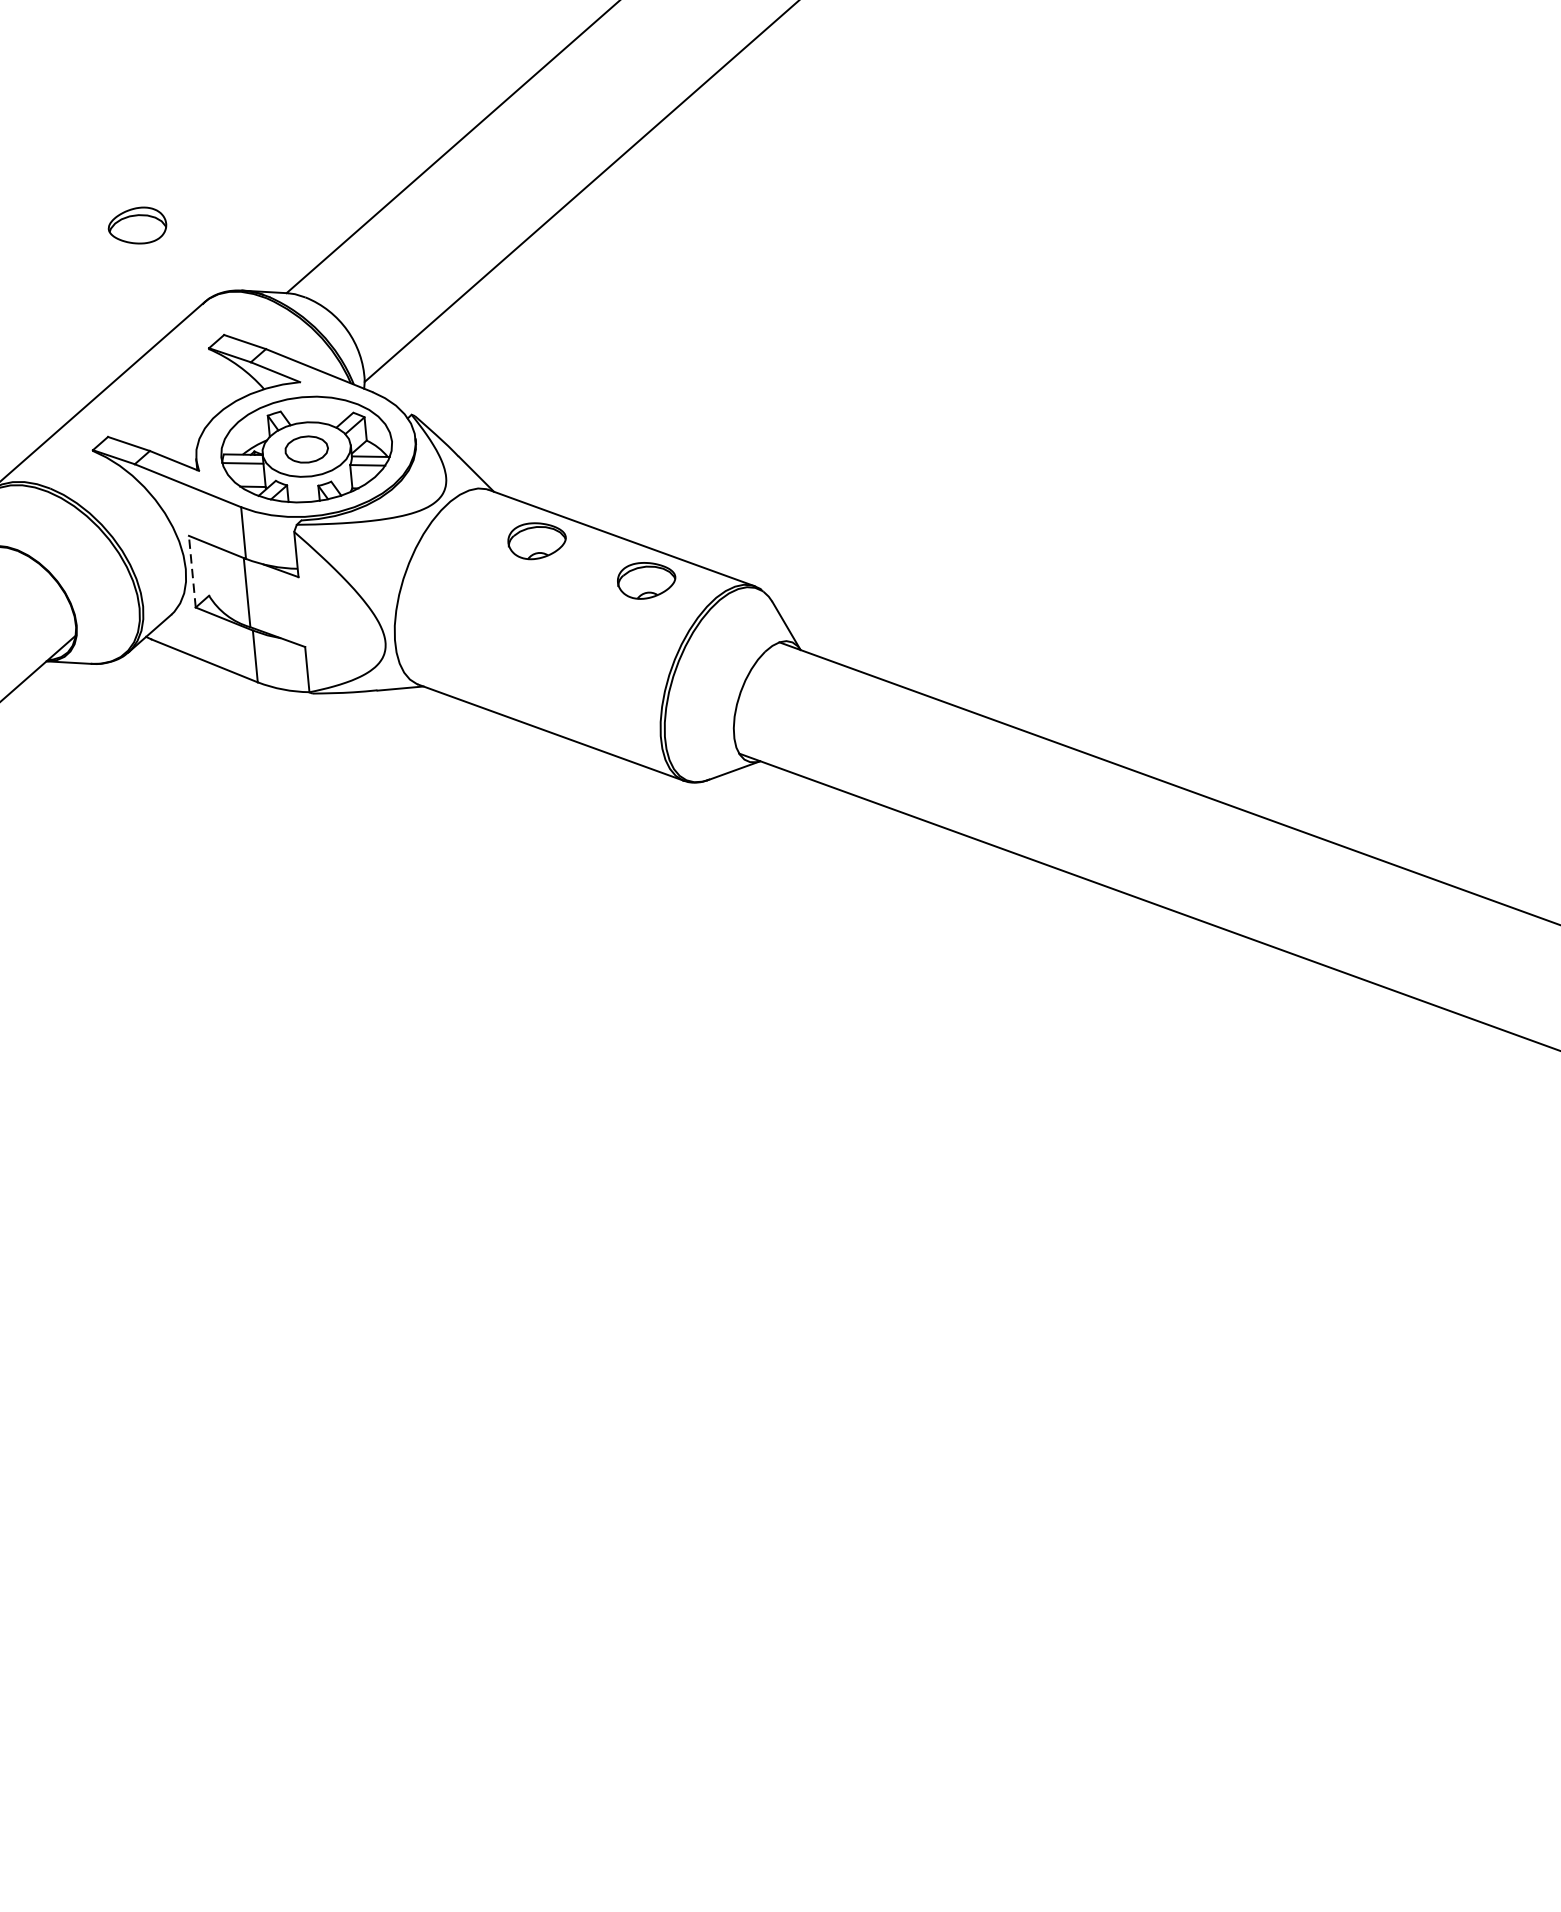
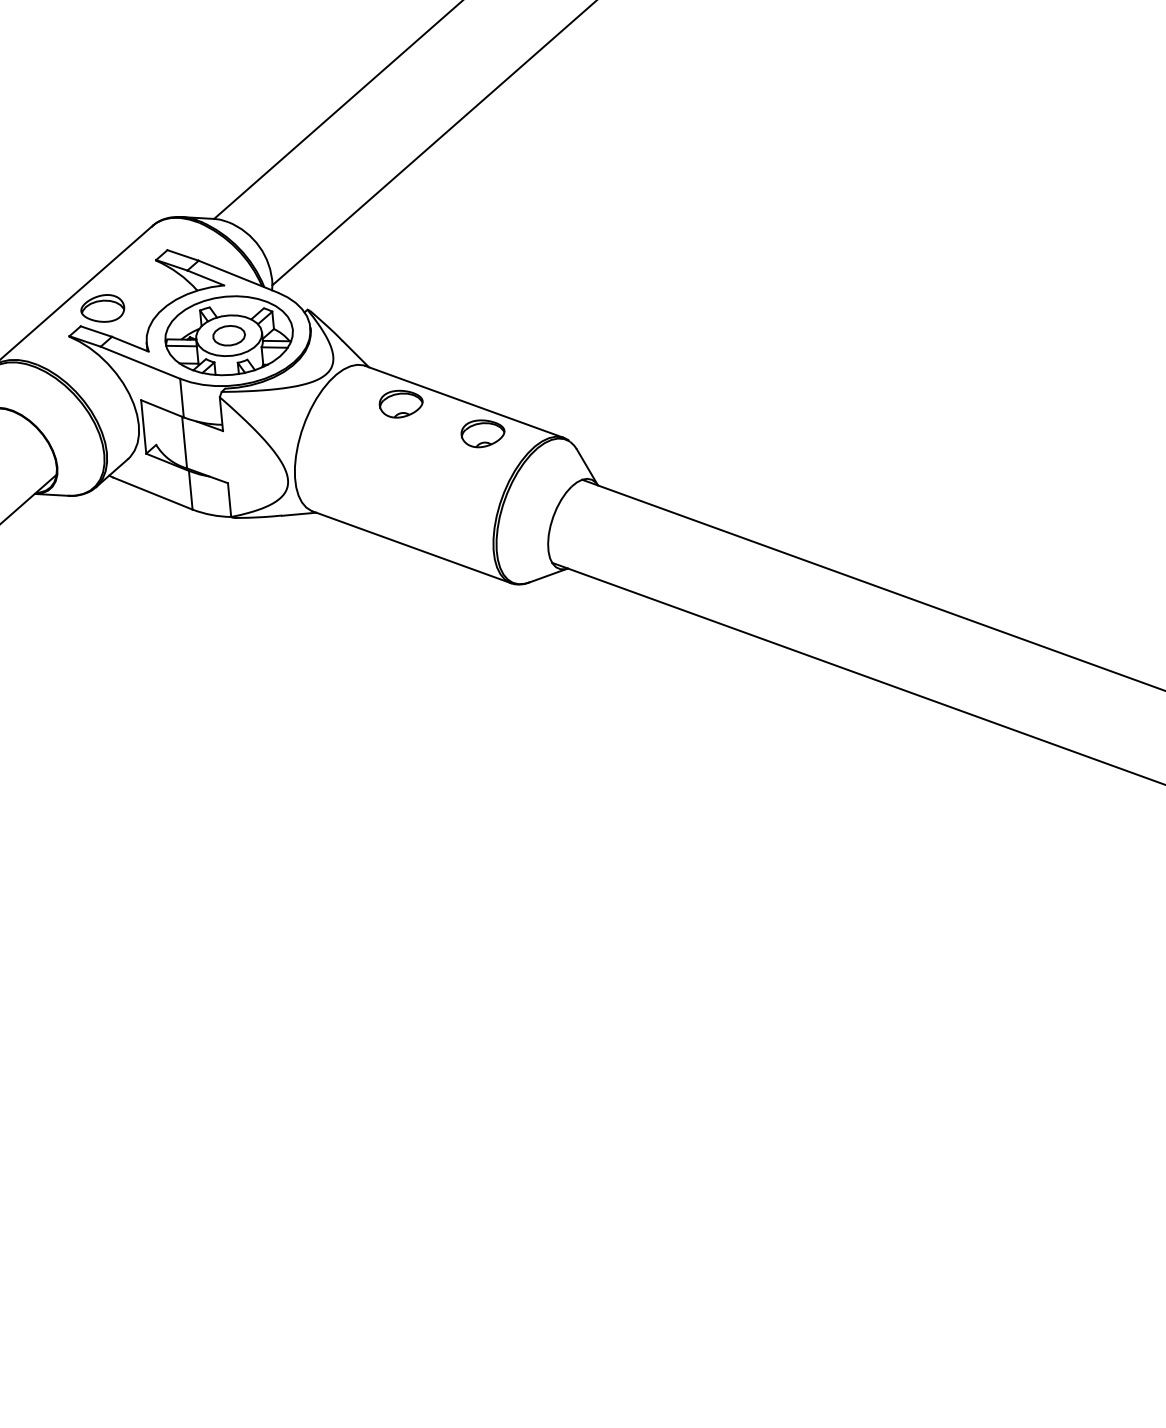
part: (137, 225) -> (102, 308), moved
line: (192, 571) -> (143, 426), dashed -> solid

